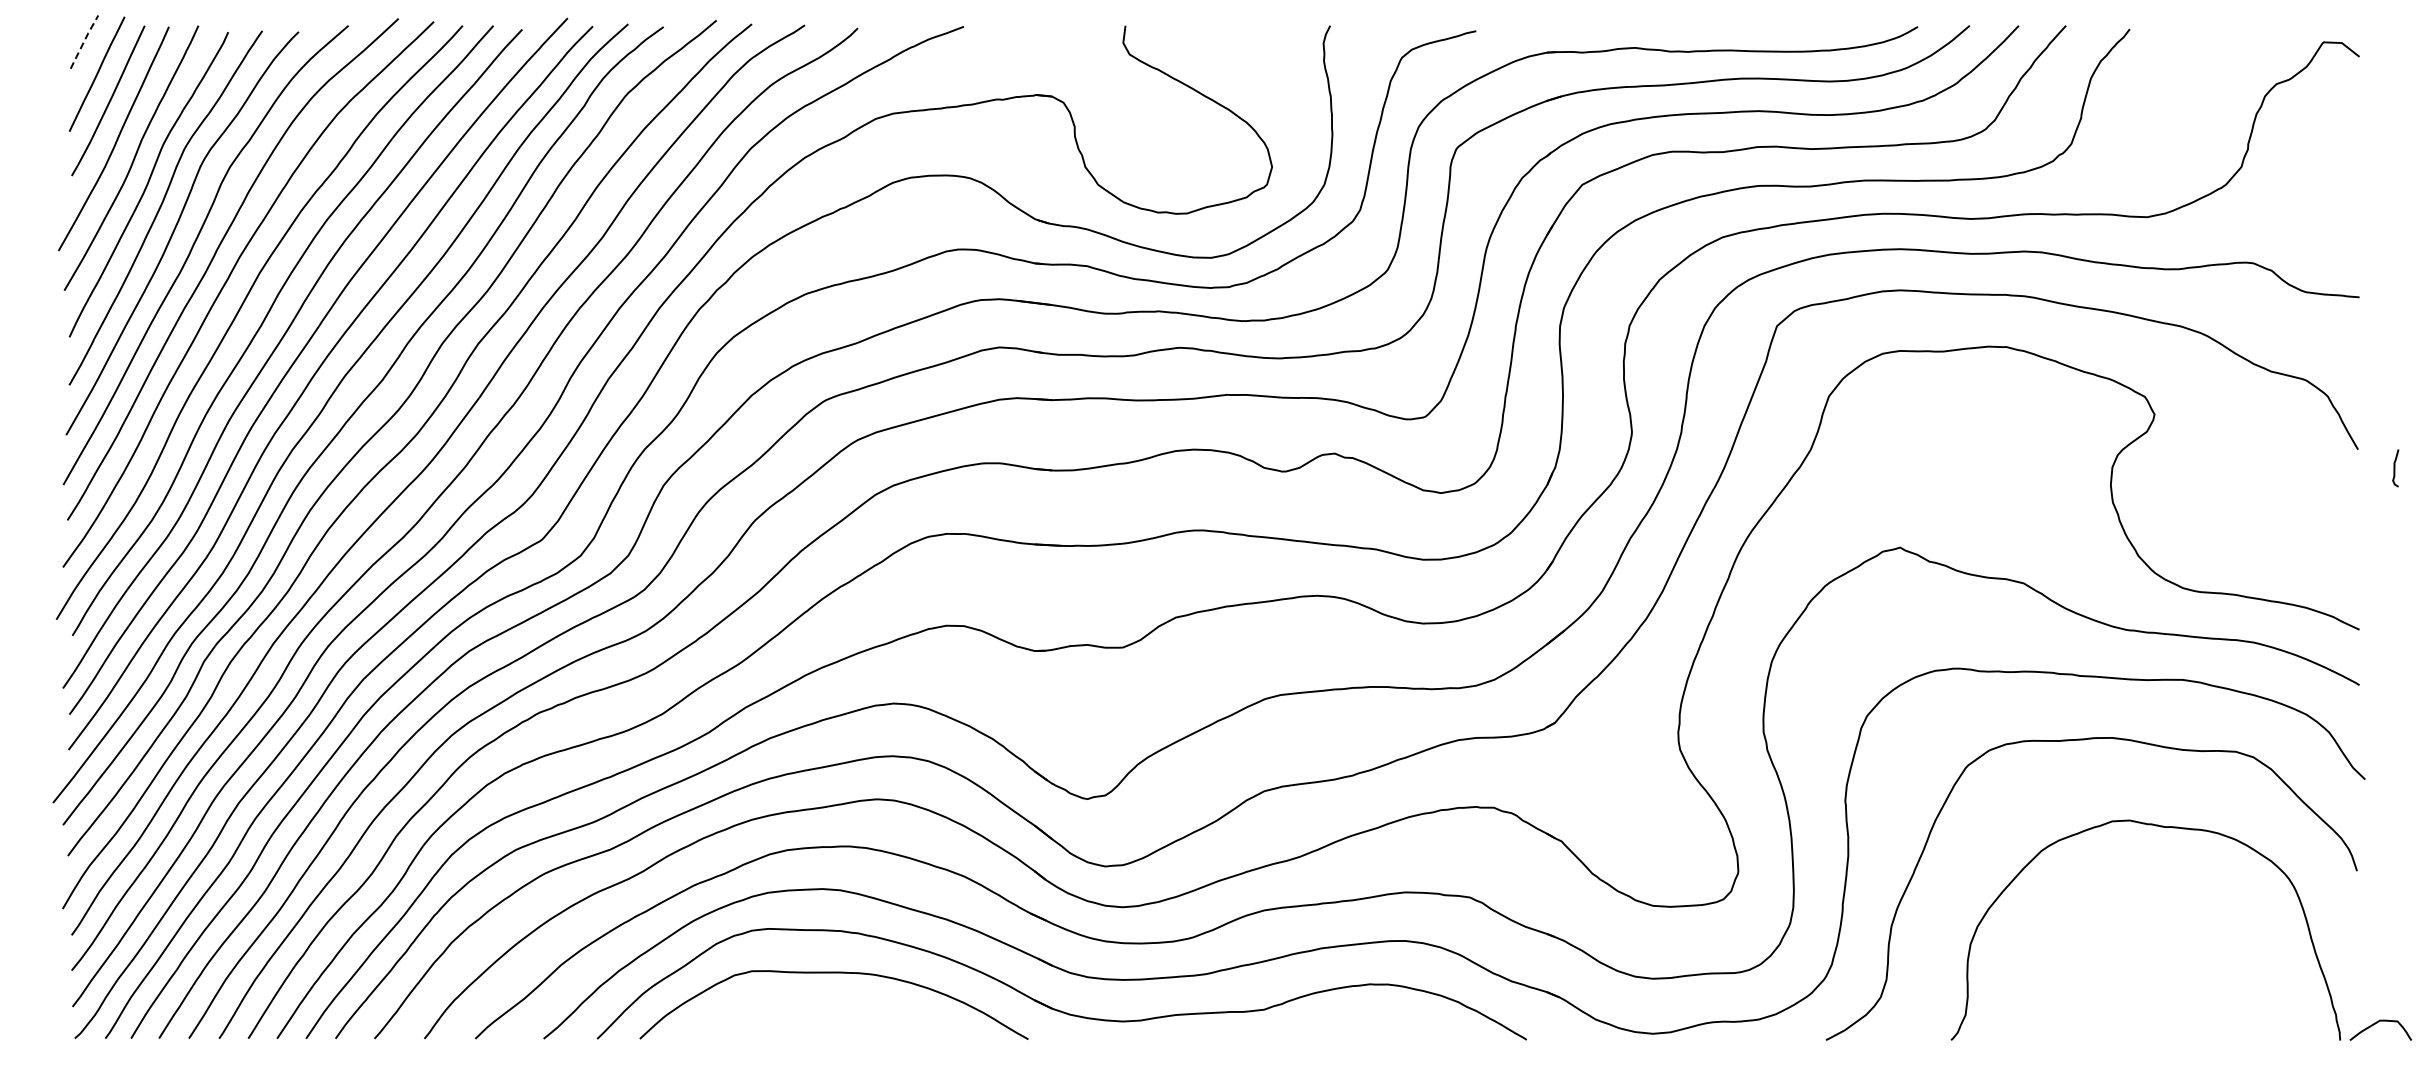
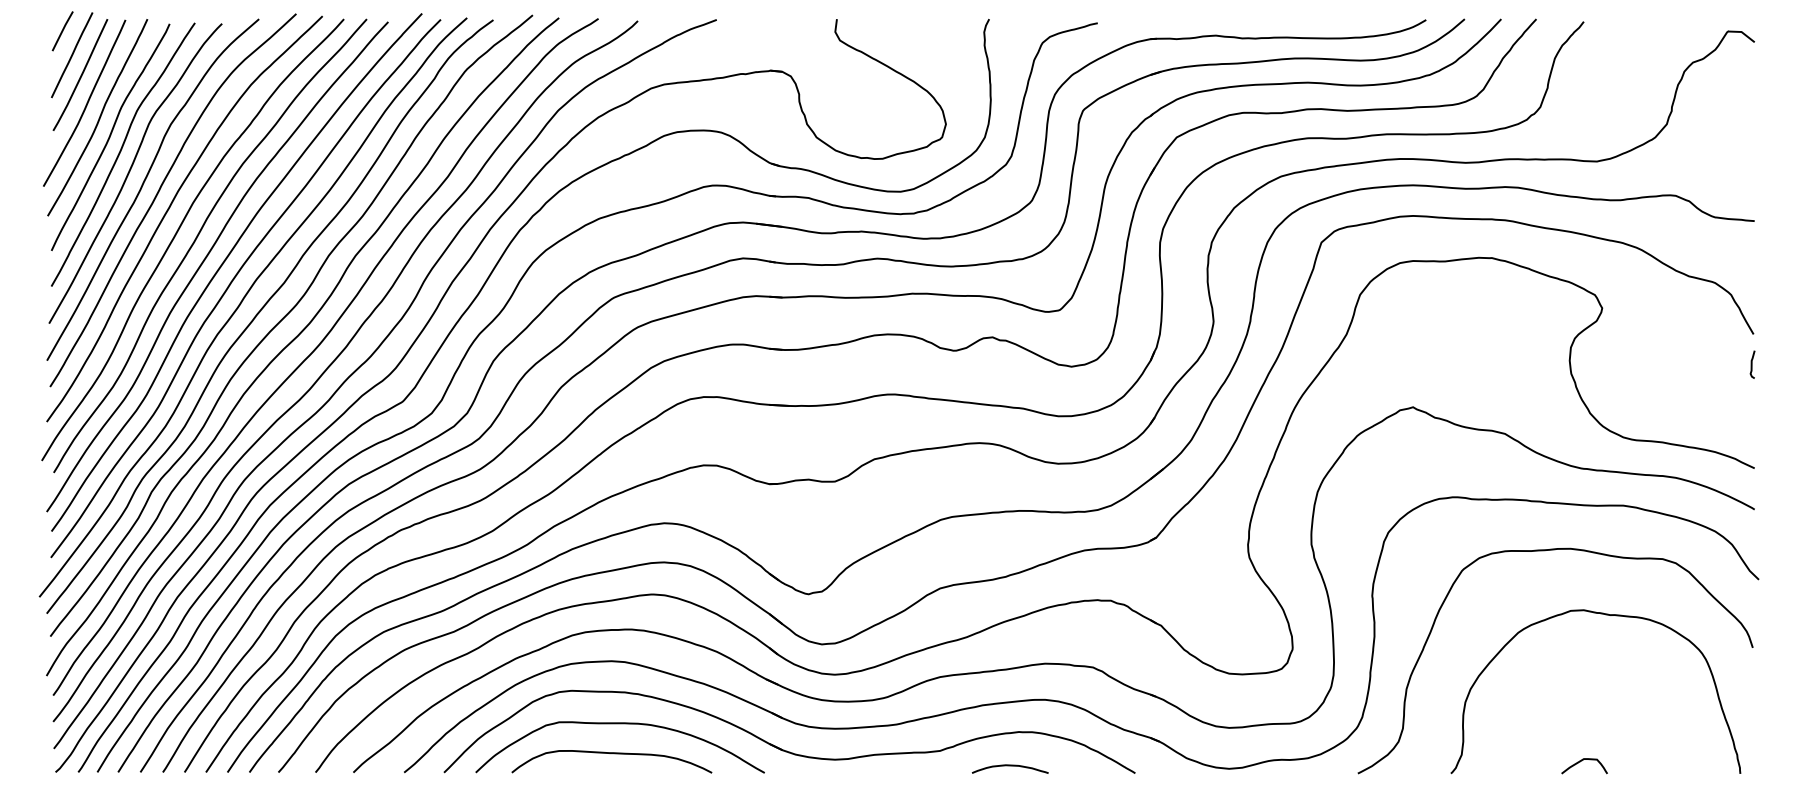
line: (83, 42) -> (62, 31), dashed -> solid
curve: (2395, 468) -> (1752, 364), moved
curve: (822, 1013) -> (611, 753), added
curve: (2377, 1023) -> (1582, 761), moved
curve: (1358, 1030) -> (1010, 766), added

